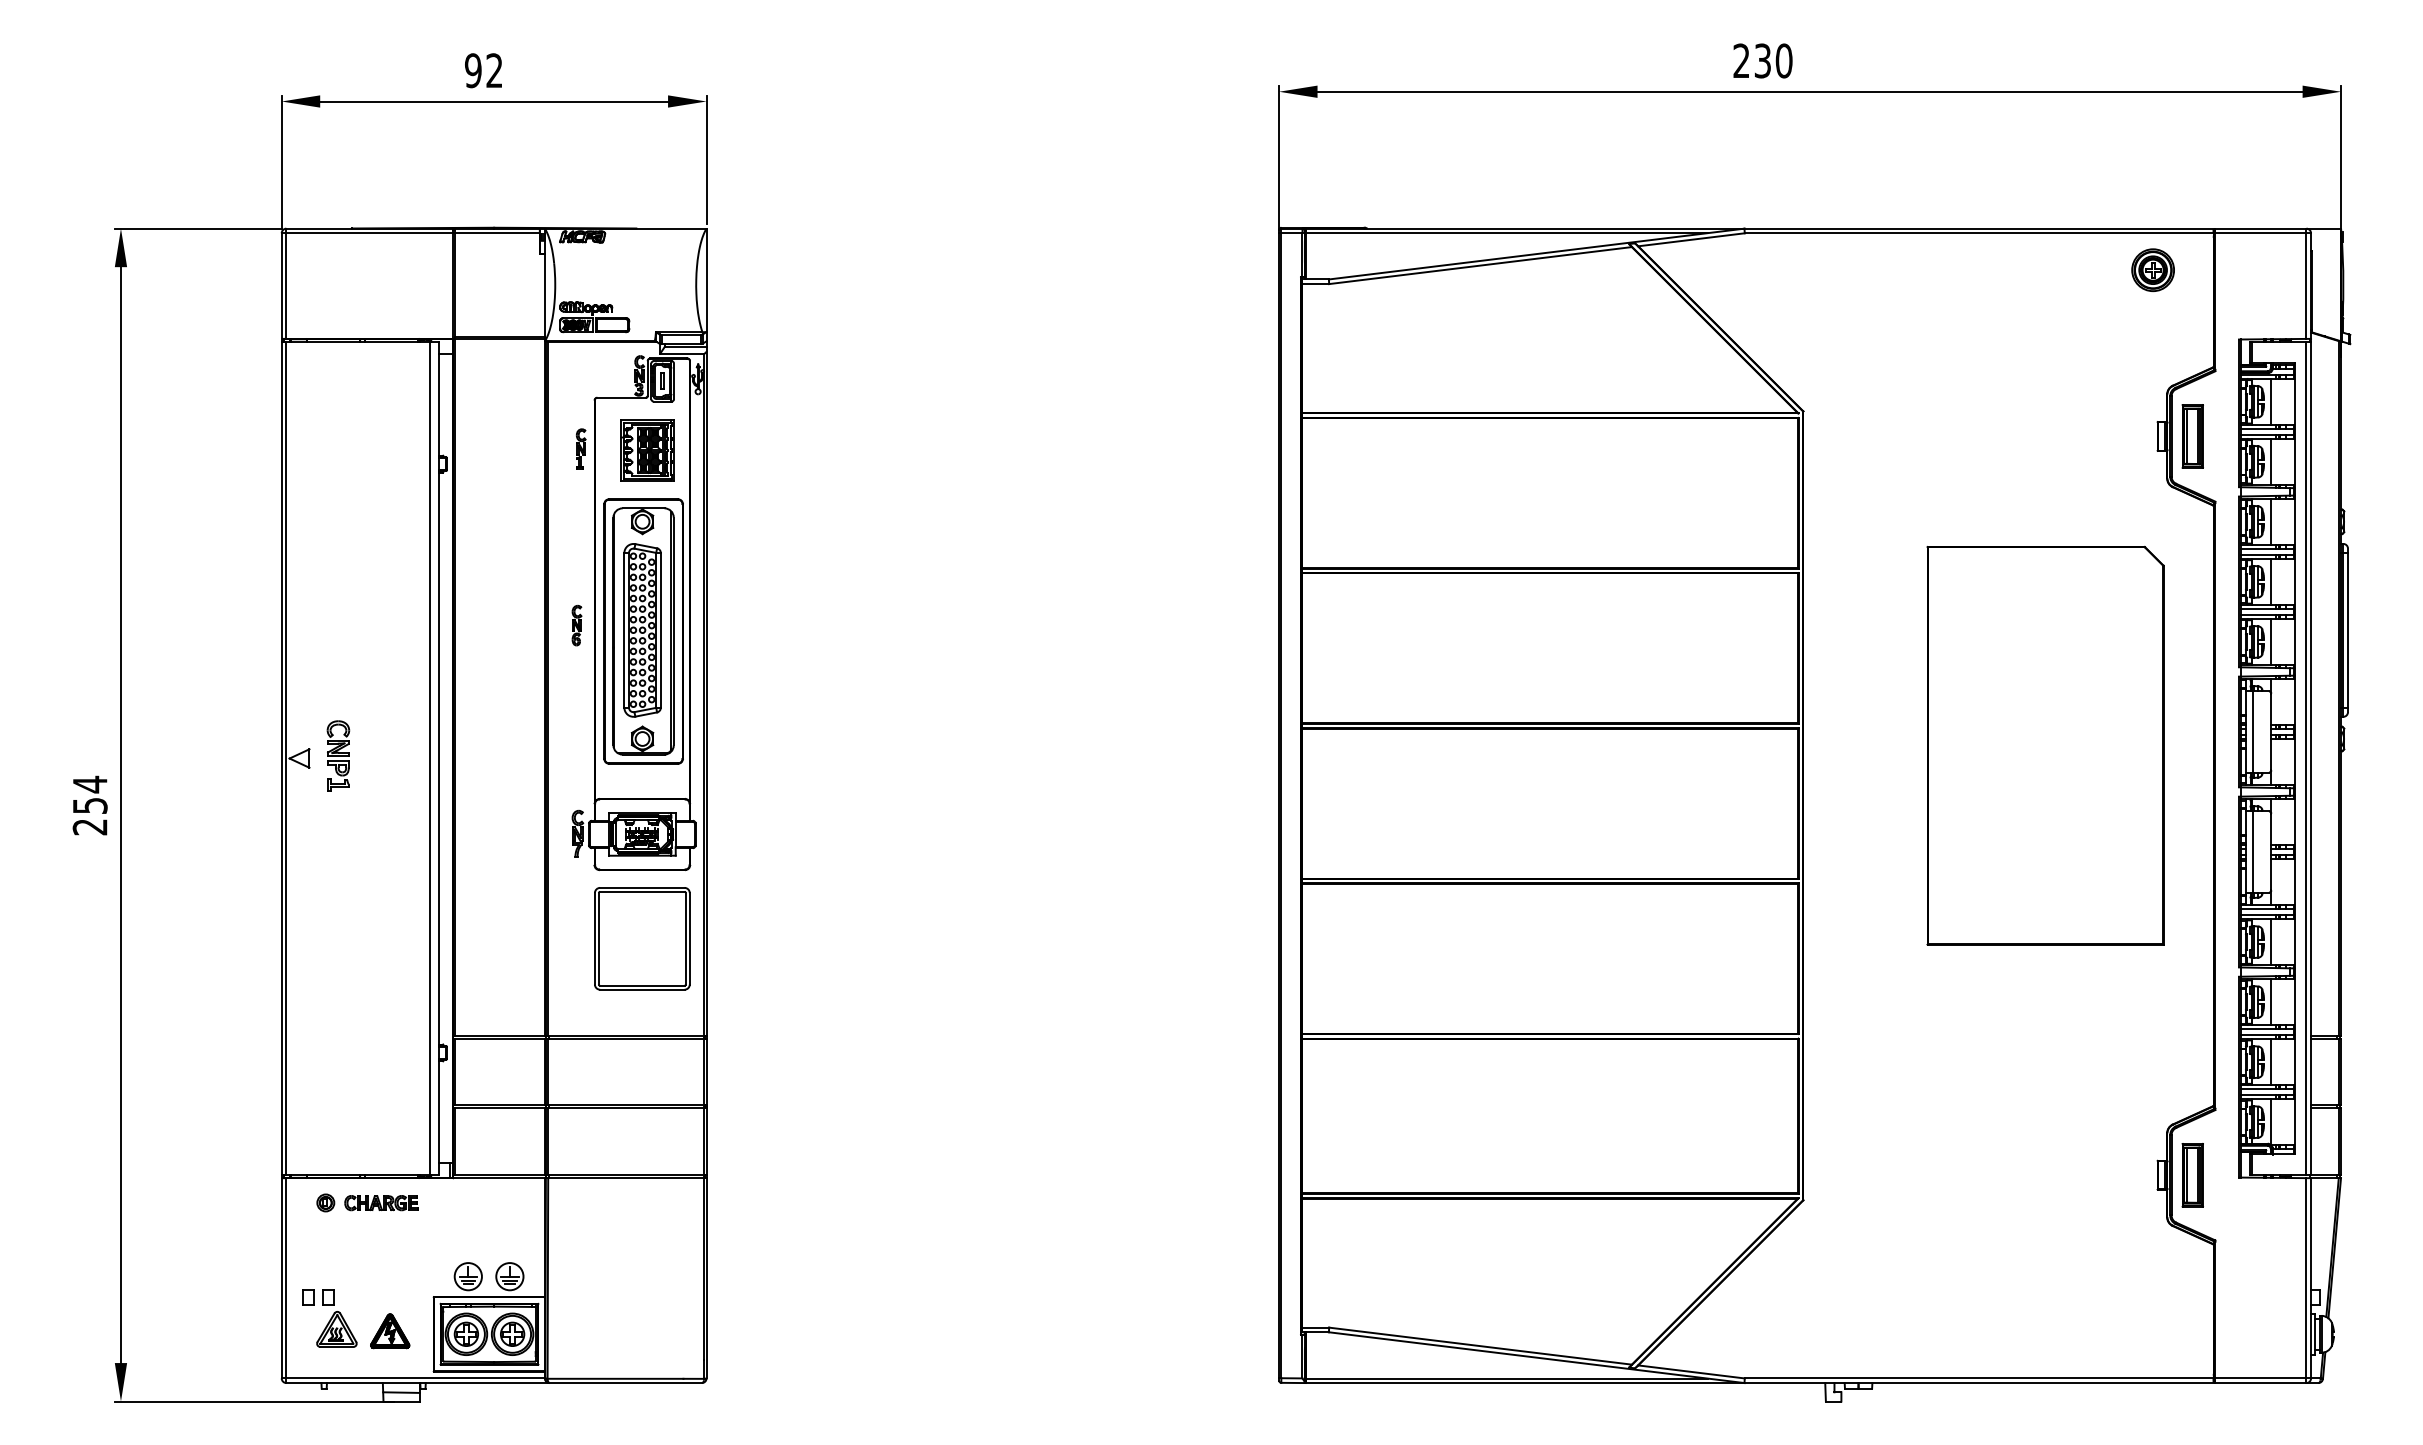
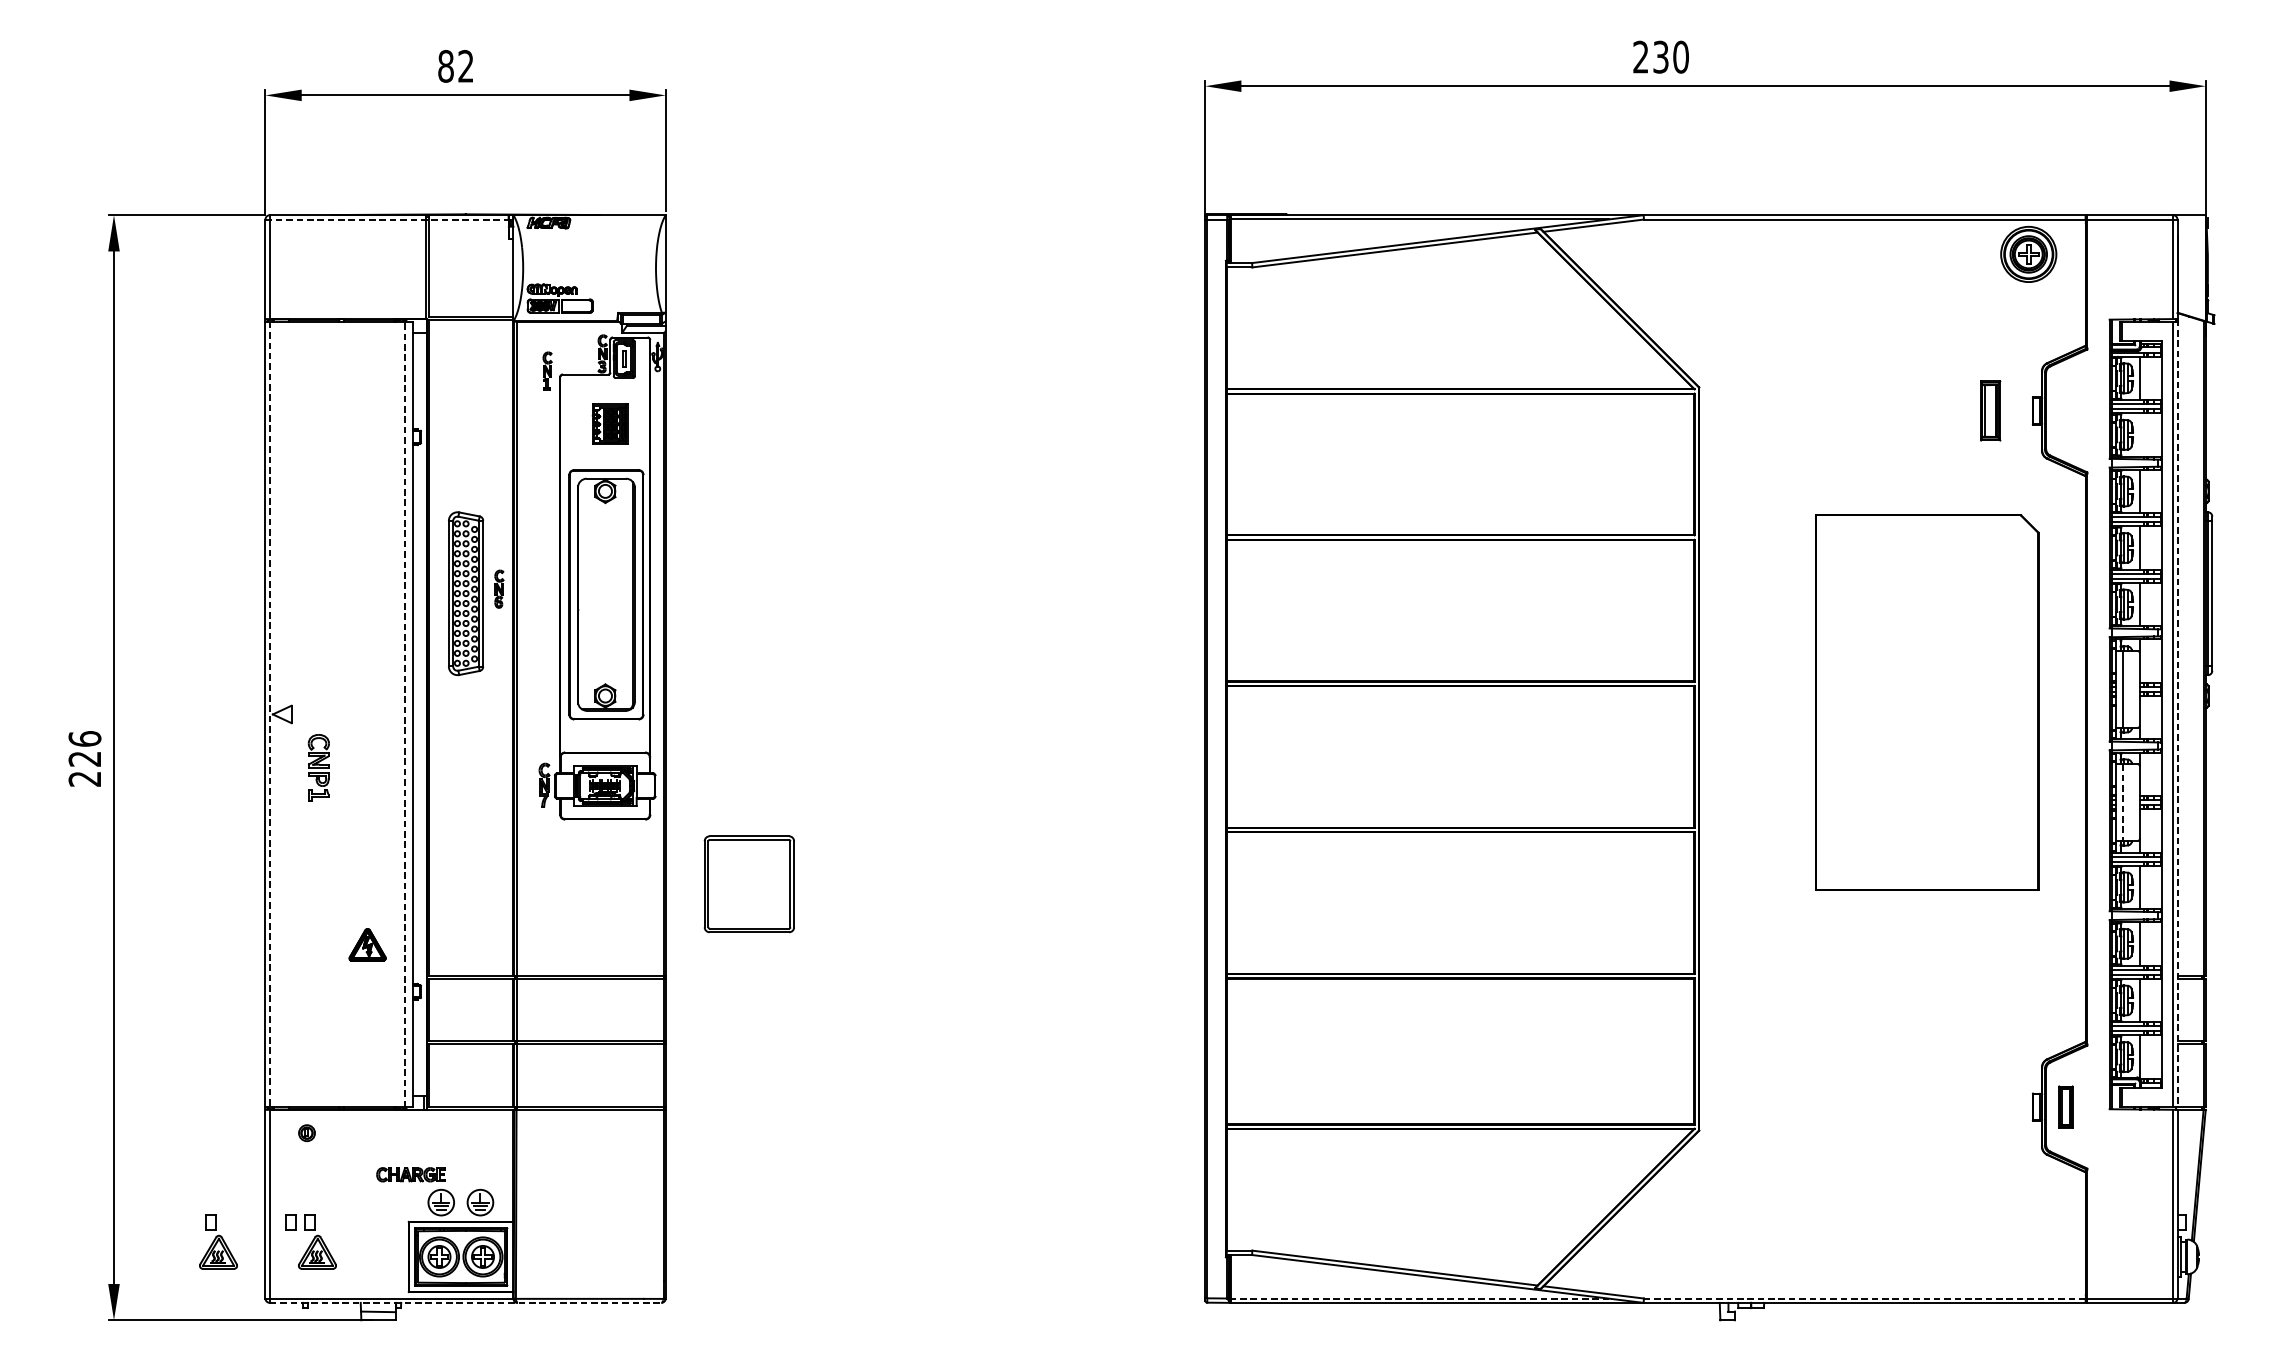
text: (473, 70) -> (446, 66), 92 -> 82
line: (411, 233) -> (387, 219), solid -> dashed
part: (2152, 269) -> (2028, 253), size x1.4
part: (2192, 436) -> (1990, 411), moved
part: (581, 448) -> (547, 370), moved
part: (647, 450) -> (610, 424), size x0.7
line: (2271, 461) -> (2140, 434), removed
part: (576, 625) -> (498, 589), moved
part: (642, 630) -> (465, 593), moved
part: (338, 755) -> (318, 767), moved
line: (2311, 757) -> (2177, 713), solid -> dashed
line: (286, 758) -> (269, 714), solid -> dashed
line: (429, 758) -> (404, 714), solid -> dashed
text: (89, 794) -> (84, 748), 254 -> 226
line: (2252, 852) -> (2122, 802), solid -> dashed
part: (642, 938) -> (749, 884), moved
part: (2192, 1175) -> (2065, 1107), size x0.7
part: (381, 1203) -> (411, 1175), moved
part: (231, 1318) -> (218, 1242), added
part: (390, 1331) -> (367, 945), moved
line: (1507, 1378) -> (1420, 1298), solid -> dashed
line: (1978, 1378) -> (1864, 1298), solid -> dashed
line: (494, 1383) -> (465, 1303), solid -> dashed

